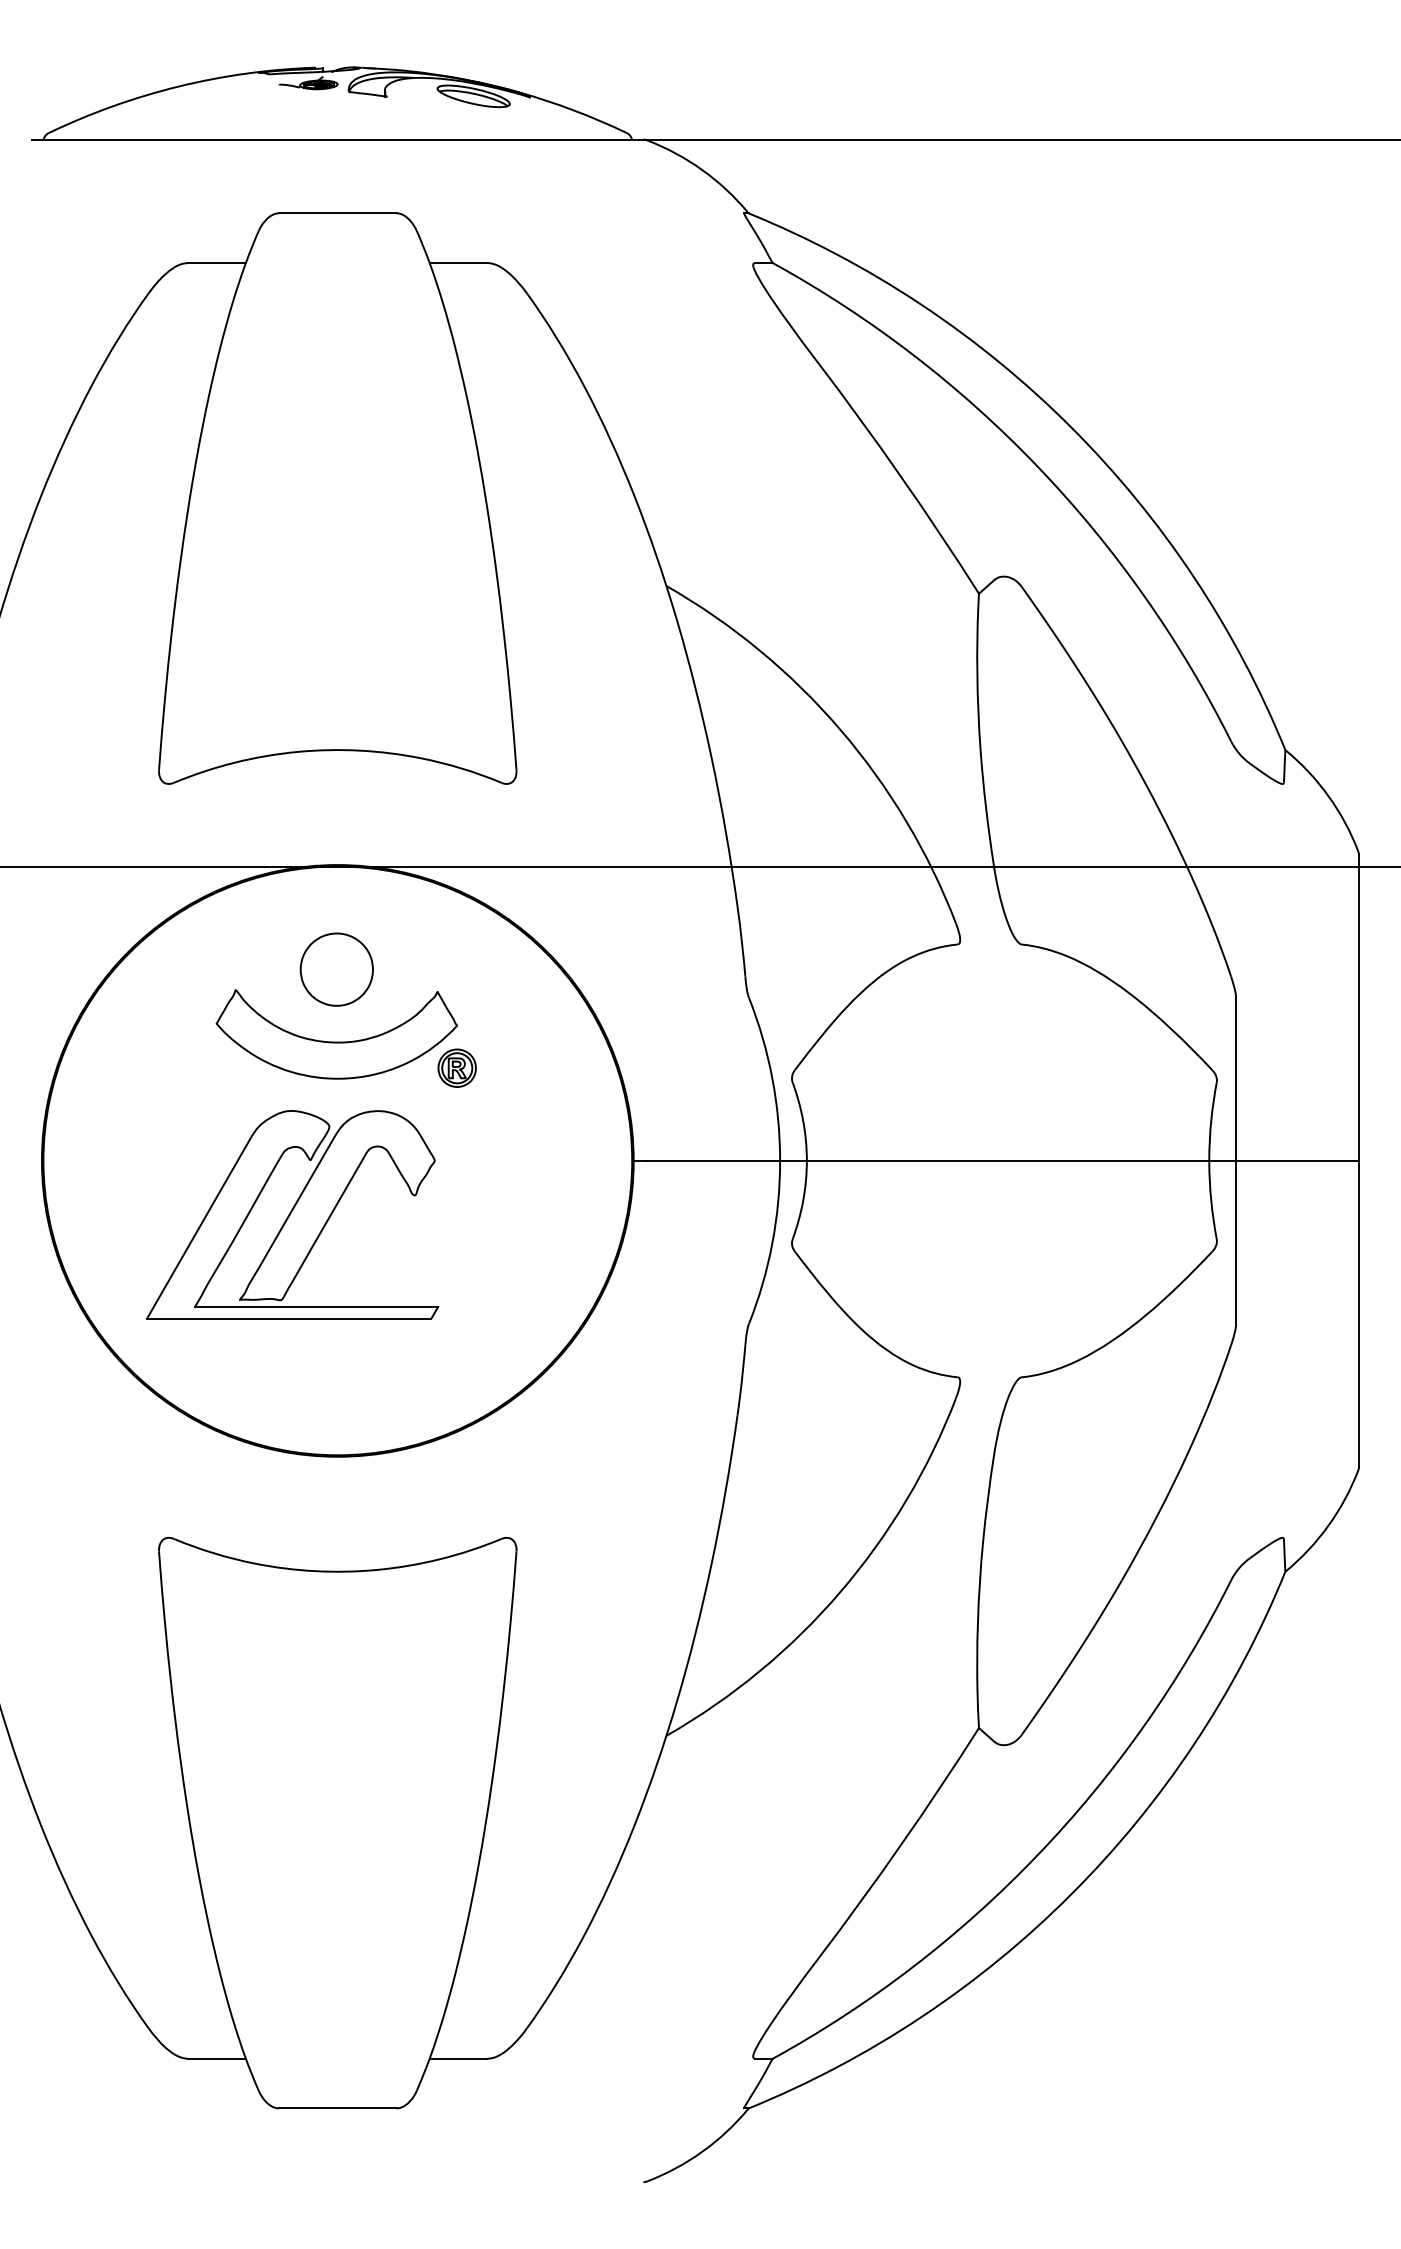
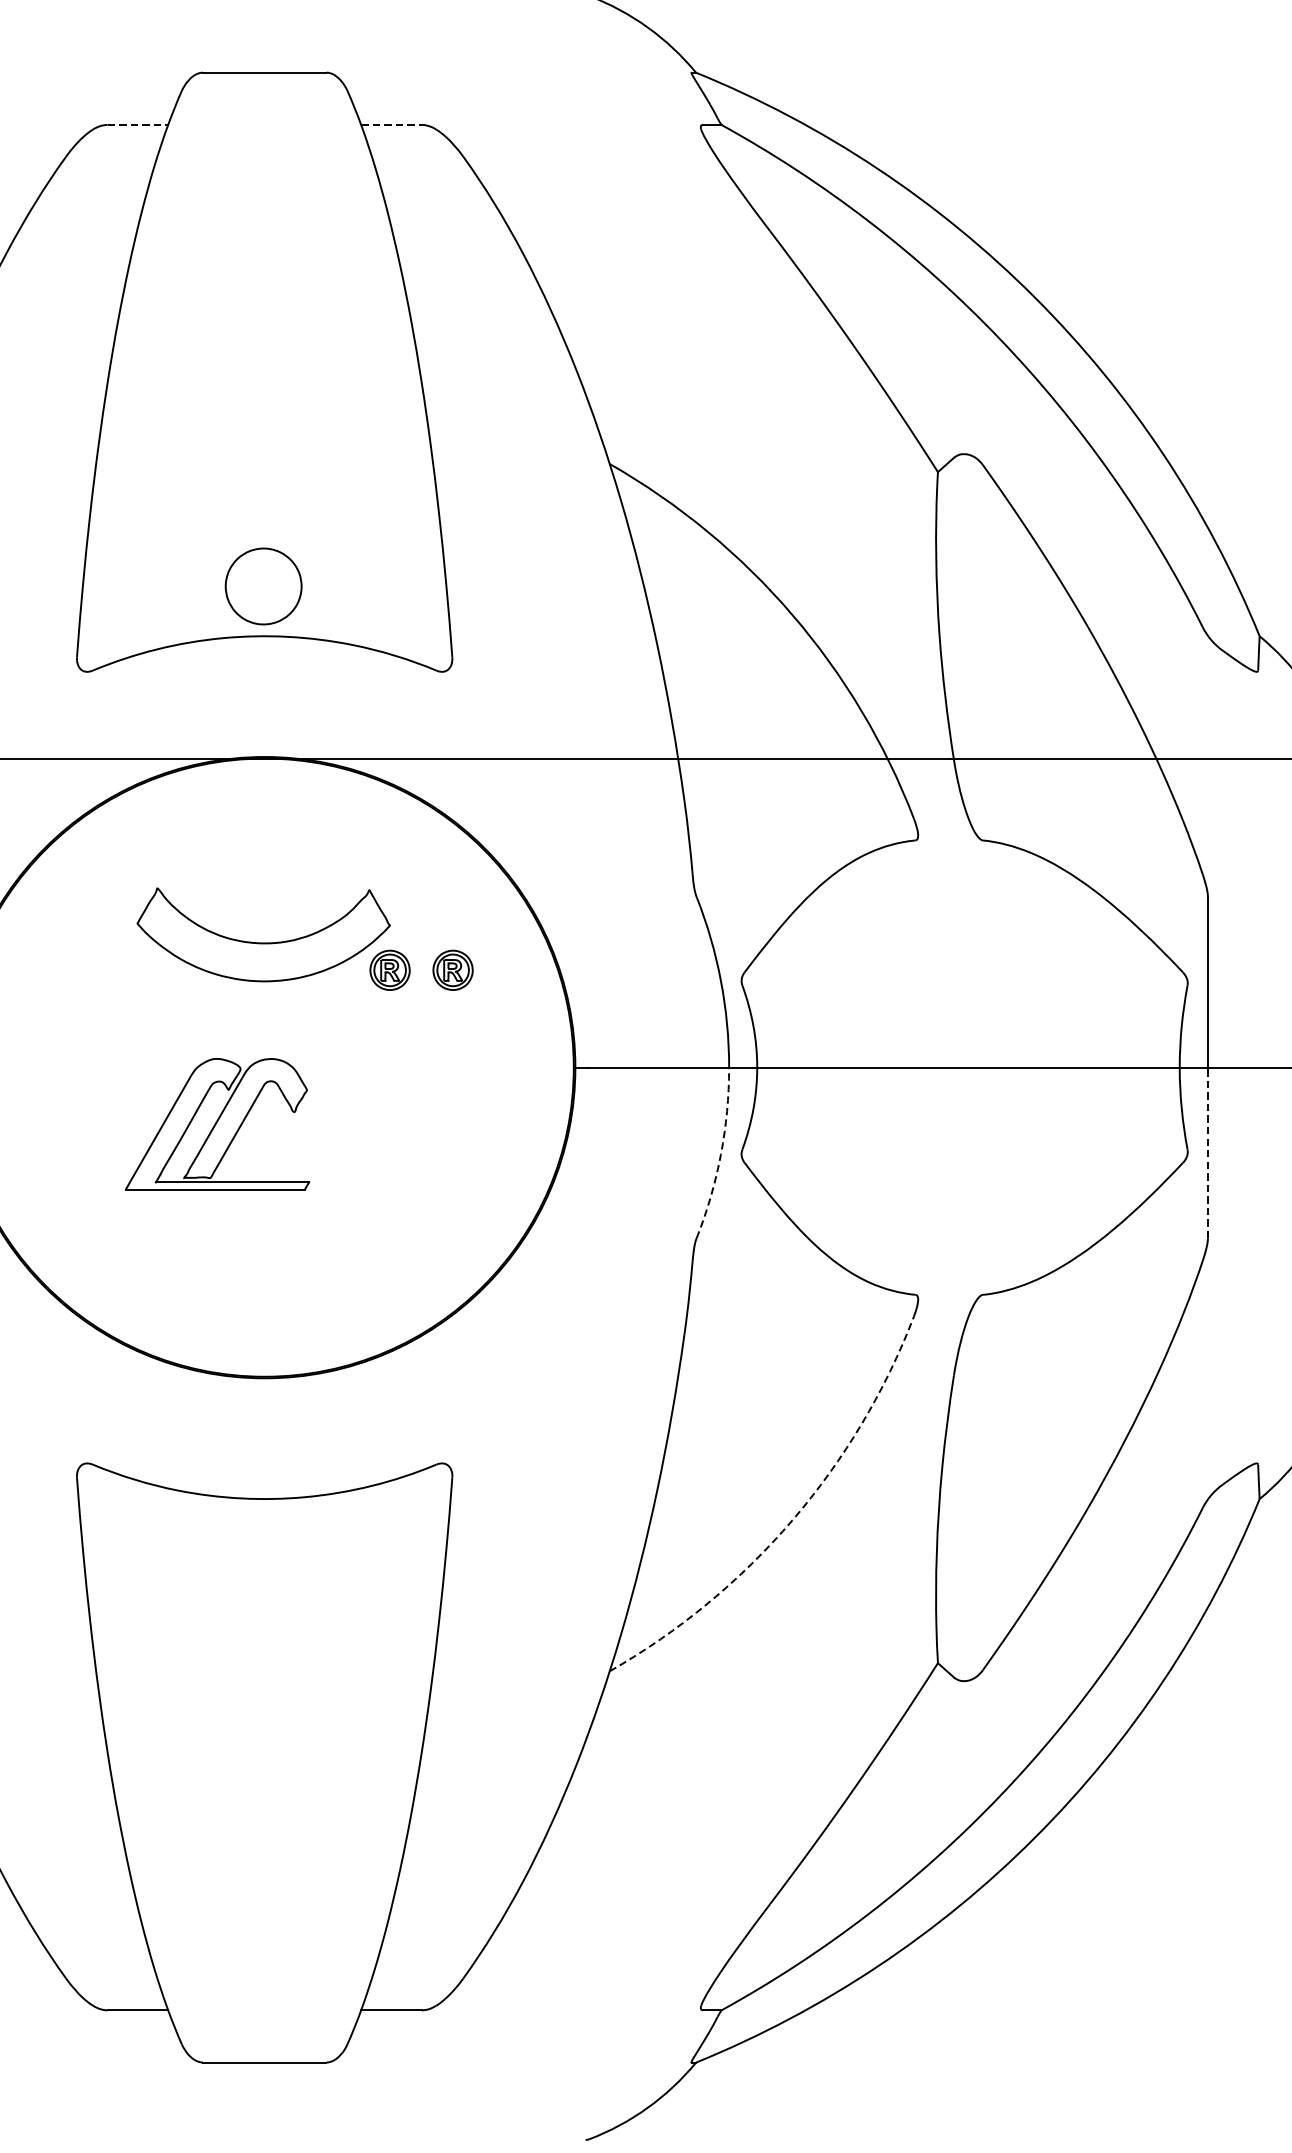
line: (217, 263) -> (138, 125), solid -> dashed
line: (458, 263) -> (391, 125), solid -> dashed
part: (336, 969) -> (263, 586), moved
part: (516, 1067) -> (452, 969), added
part: (292, 1214) -> (217, 1123), size x0.6
line: (1236, 1241) -> (1208, 1152), solid -> dashed
arc: (772, 1243) -> (721, 1154), solid -> dashed
arc: (840, 1592) -> (792, 1520), solid -> dashed

